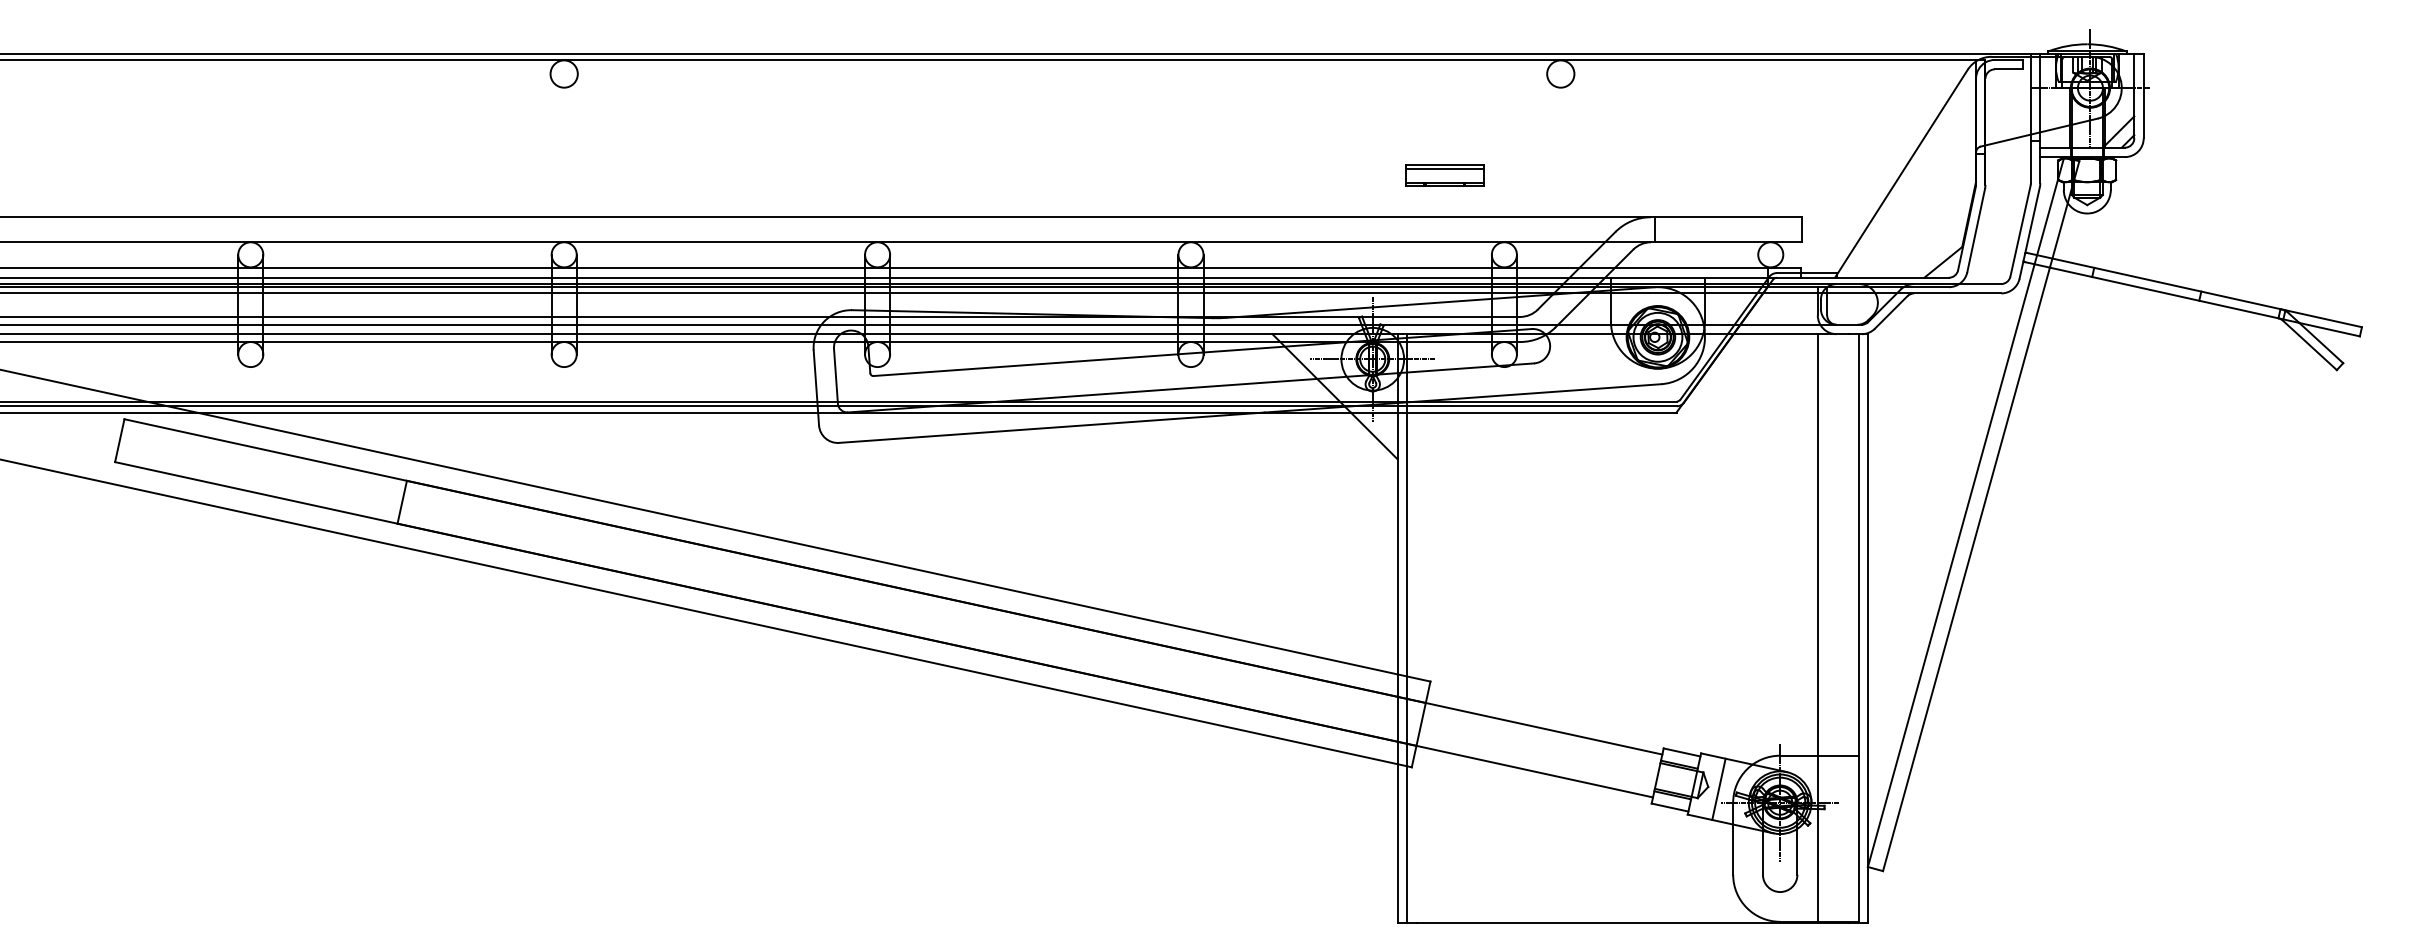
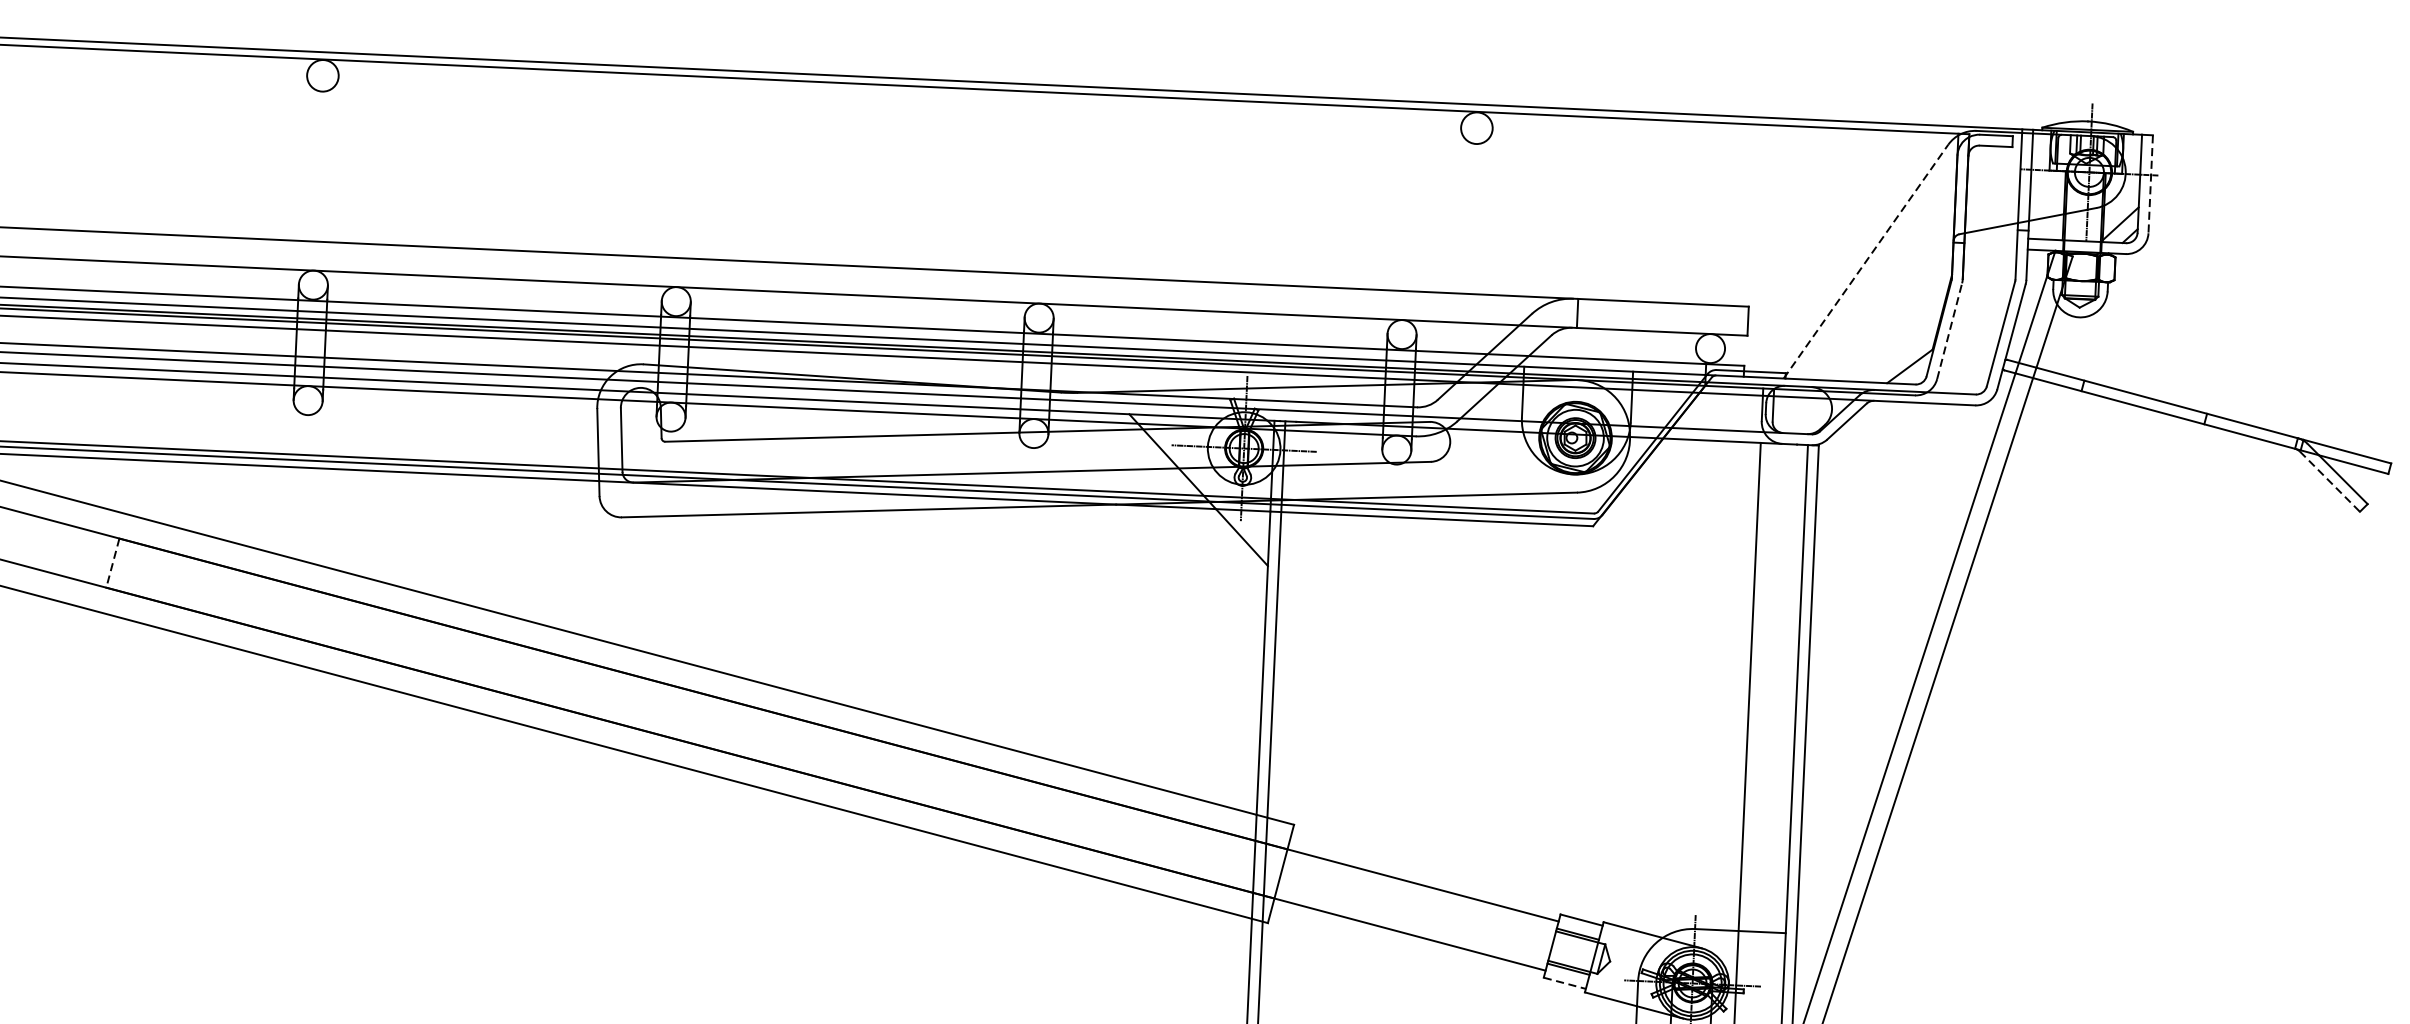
line: (2143, 96) -> (2150, 184), solid -> dashed
line: (1901, 173) -> (1866, 261), solid -> dashed
part: (1444, 175) -> (1336, 239), removed
line: (1976, 230) -> (1950, 331), solid -> dashed
line: (2309, 345) -> (2329, 481), solid -> dashed
line: (402, 502) -> (113, 563), solid -> dashed
line: (1718, 788) -> (1621, 963), removed
line: (1670, 807) -> (1565, 983), solid -> dashed

